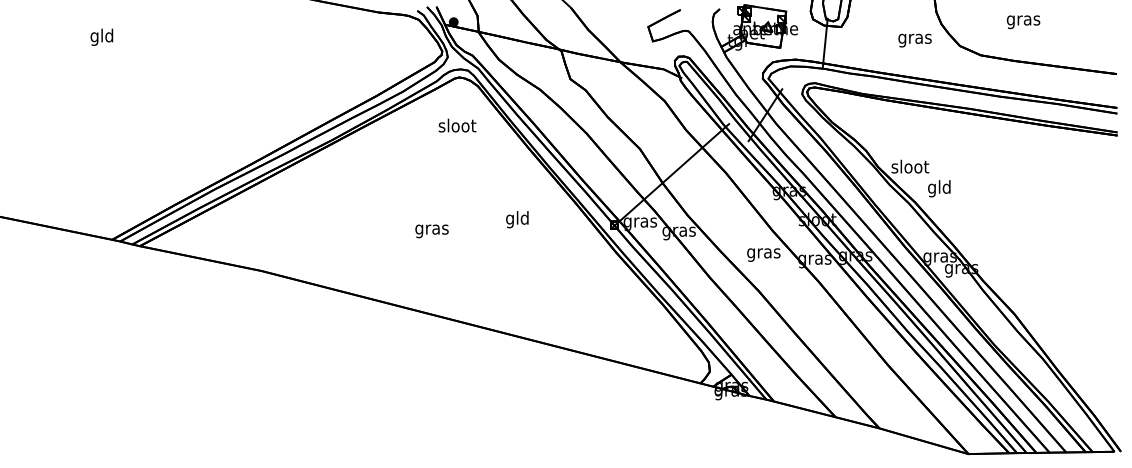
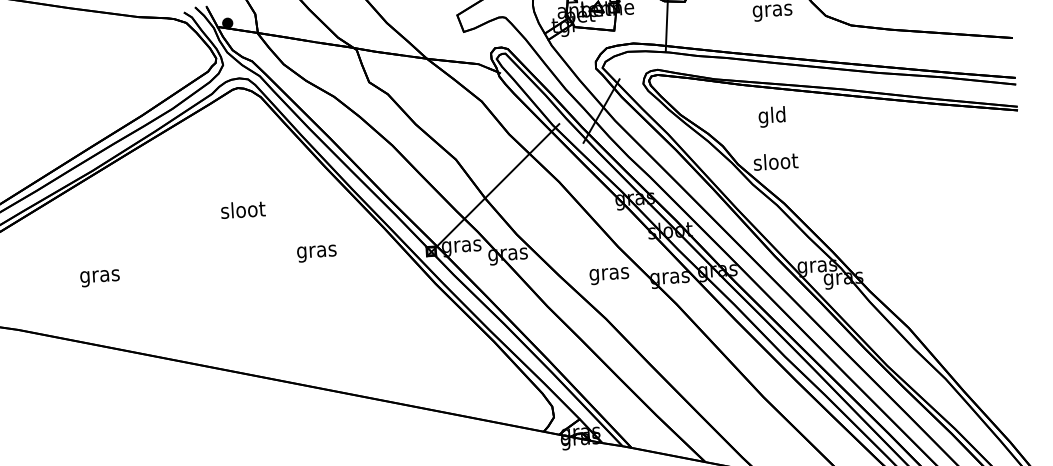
text: (457, 125) -> (243, 209), moved
text: (939, 188) -> (772, 116), moved
text: (517, 219) -> (316, 251), gld -> gras
text: (431, 231) -> (99, 278), moved

